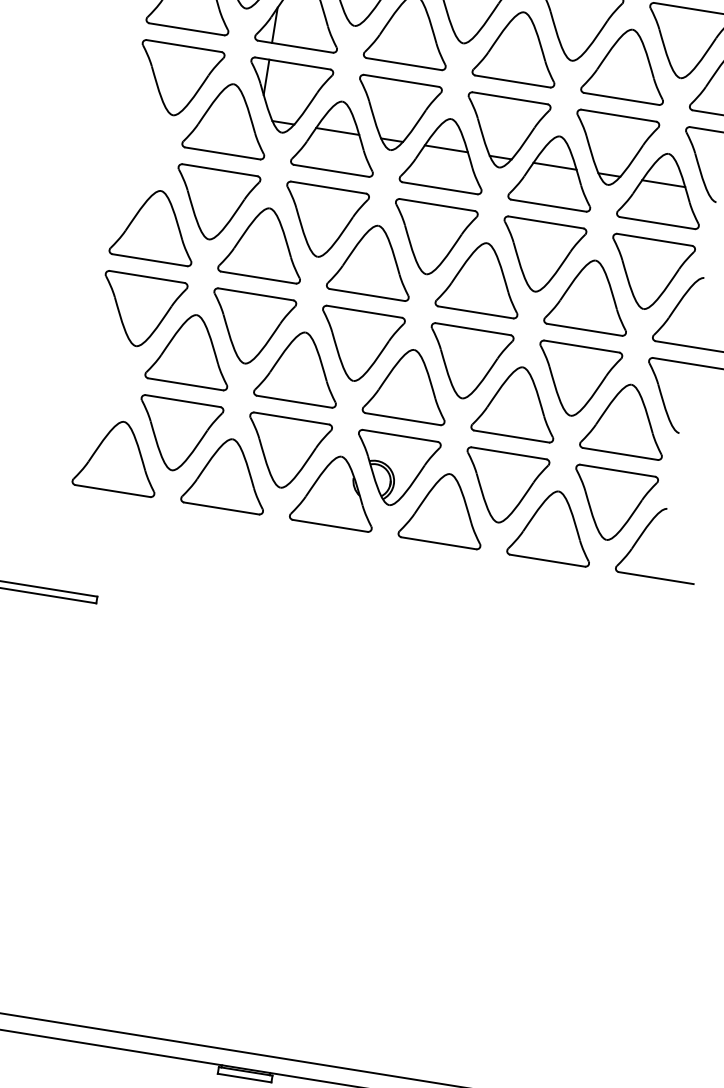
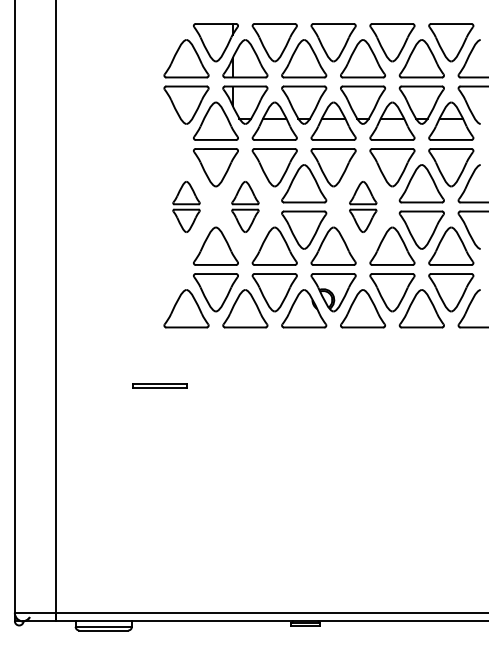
part: (148, 267) -> (186, 206), size x0.6
part: (257, 285) -> (245, 206), size x0.6
part: (475, 320) -> (363, 206), size x0.6

